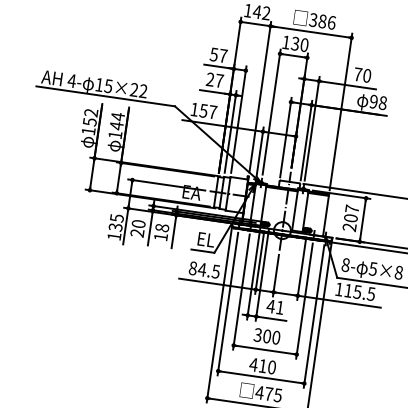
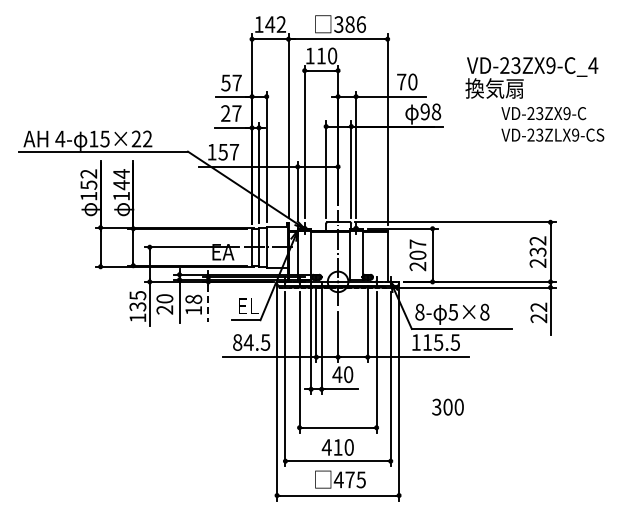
text: (294, 43) -> (320, 55), 130 -> 110
line: (173, 233) -> (208, 303), solid -> dashed
text: (280, 307) -> (348, 374), 41 -> 40
text: (266, 335) -> (447, 406), moved

